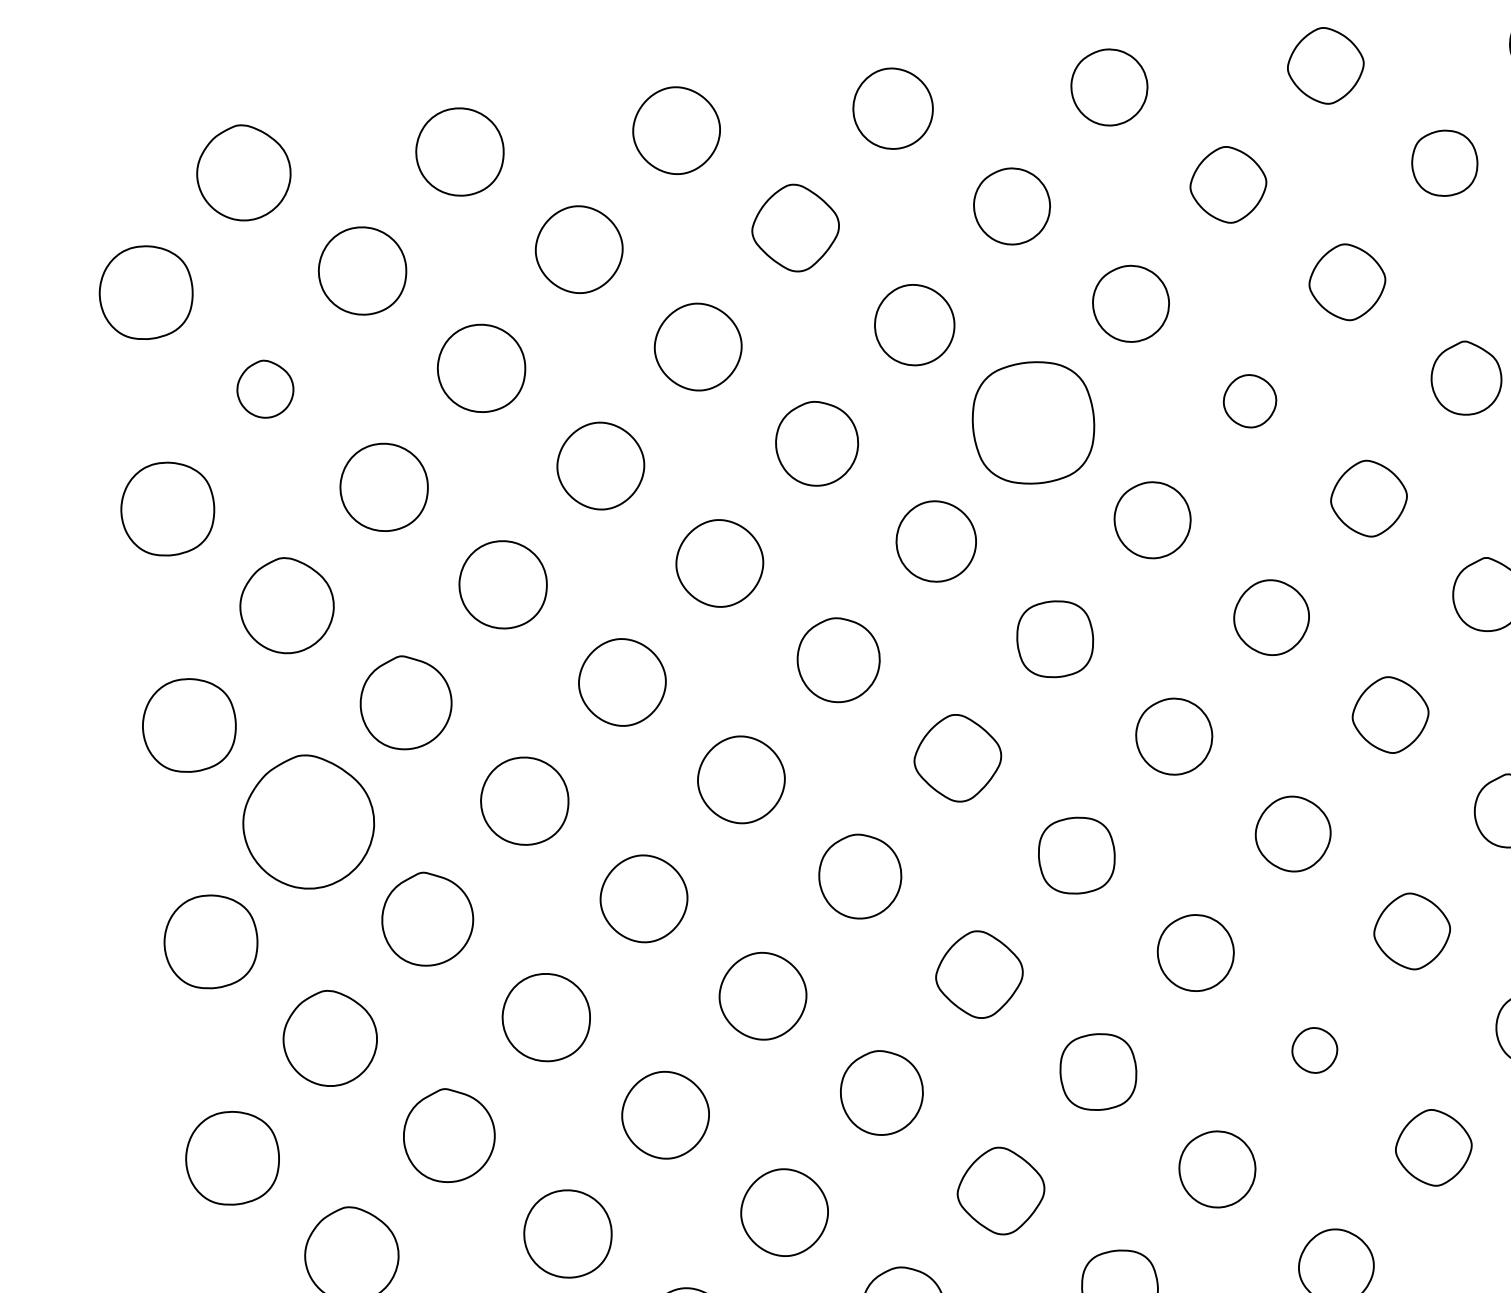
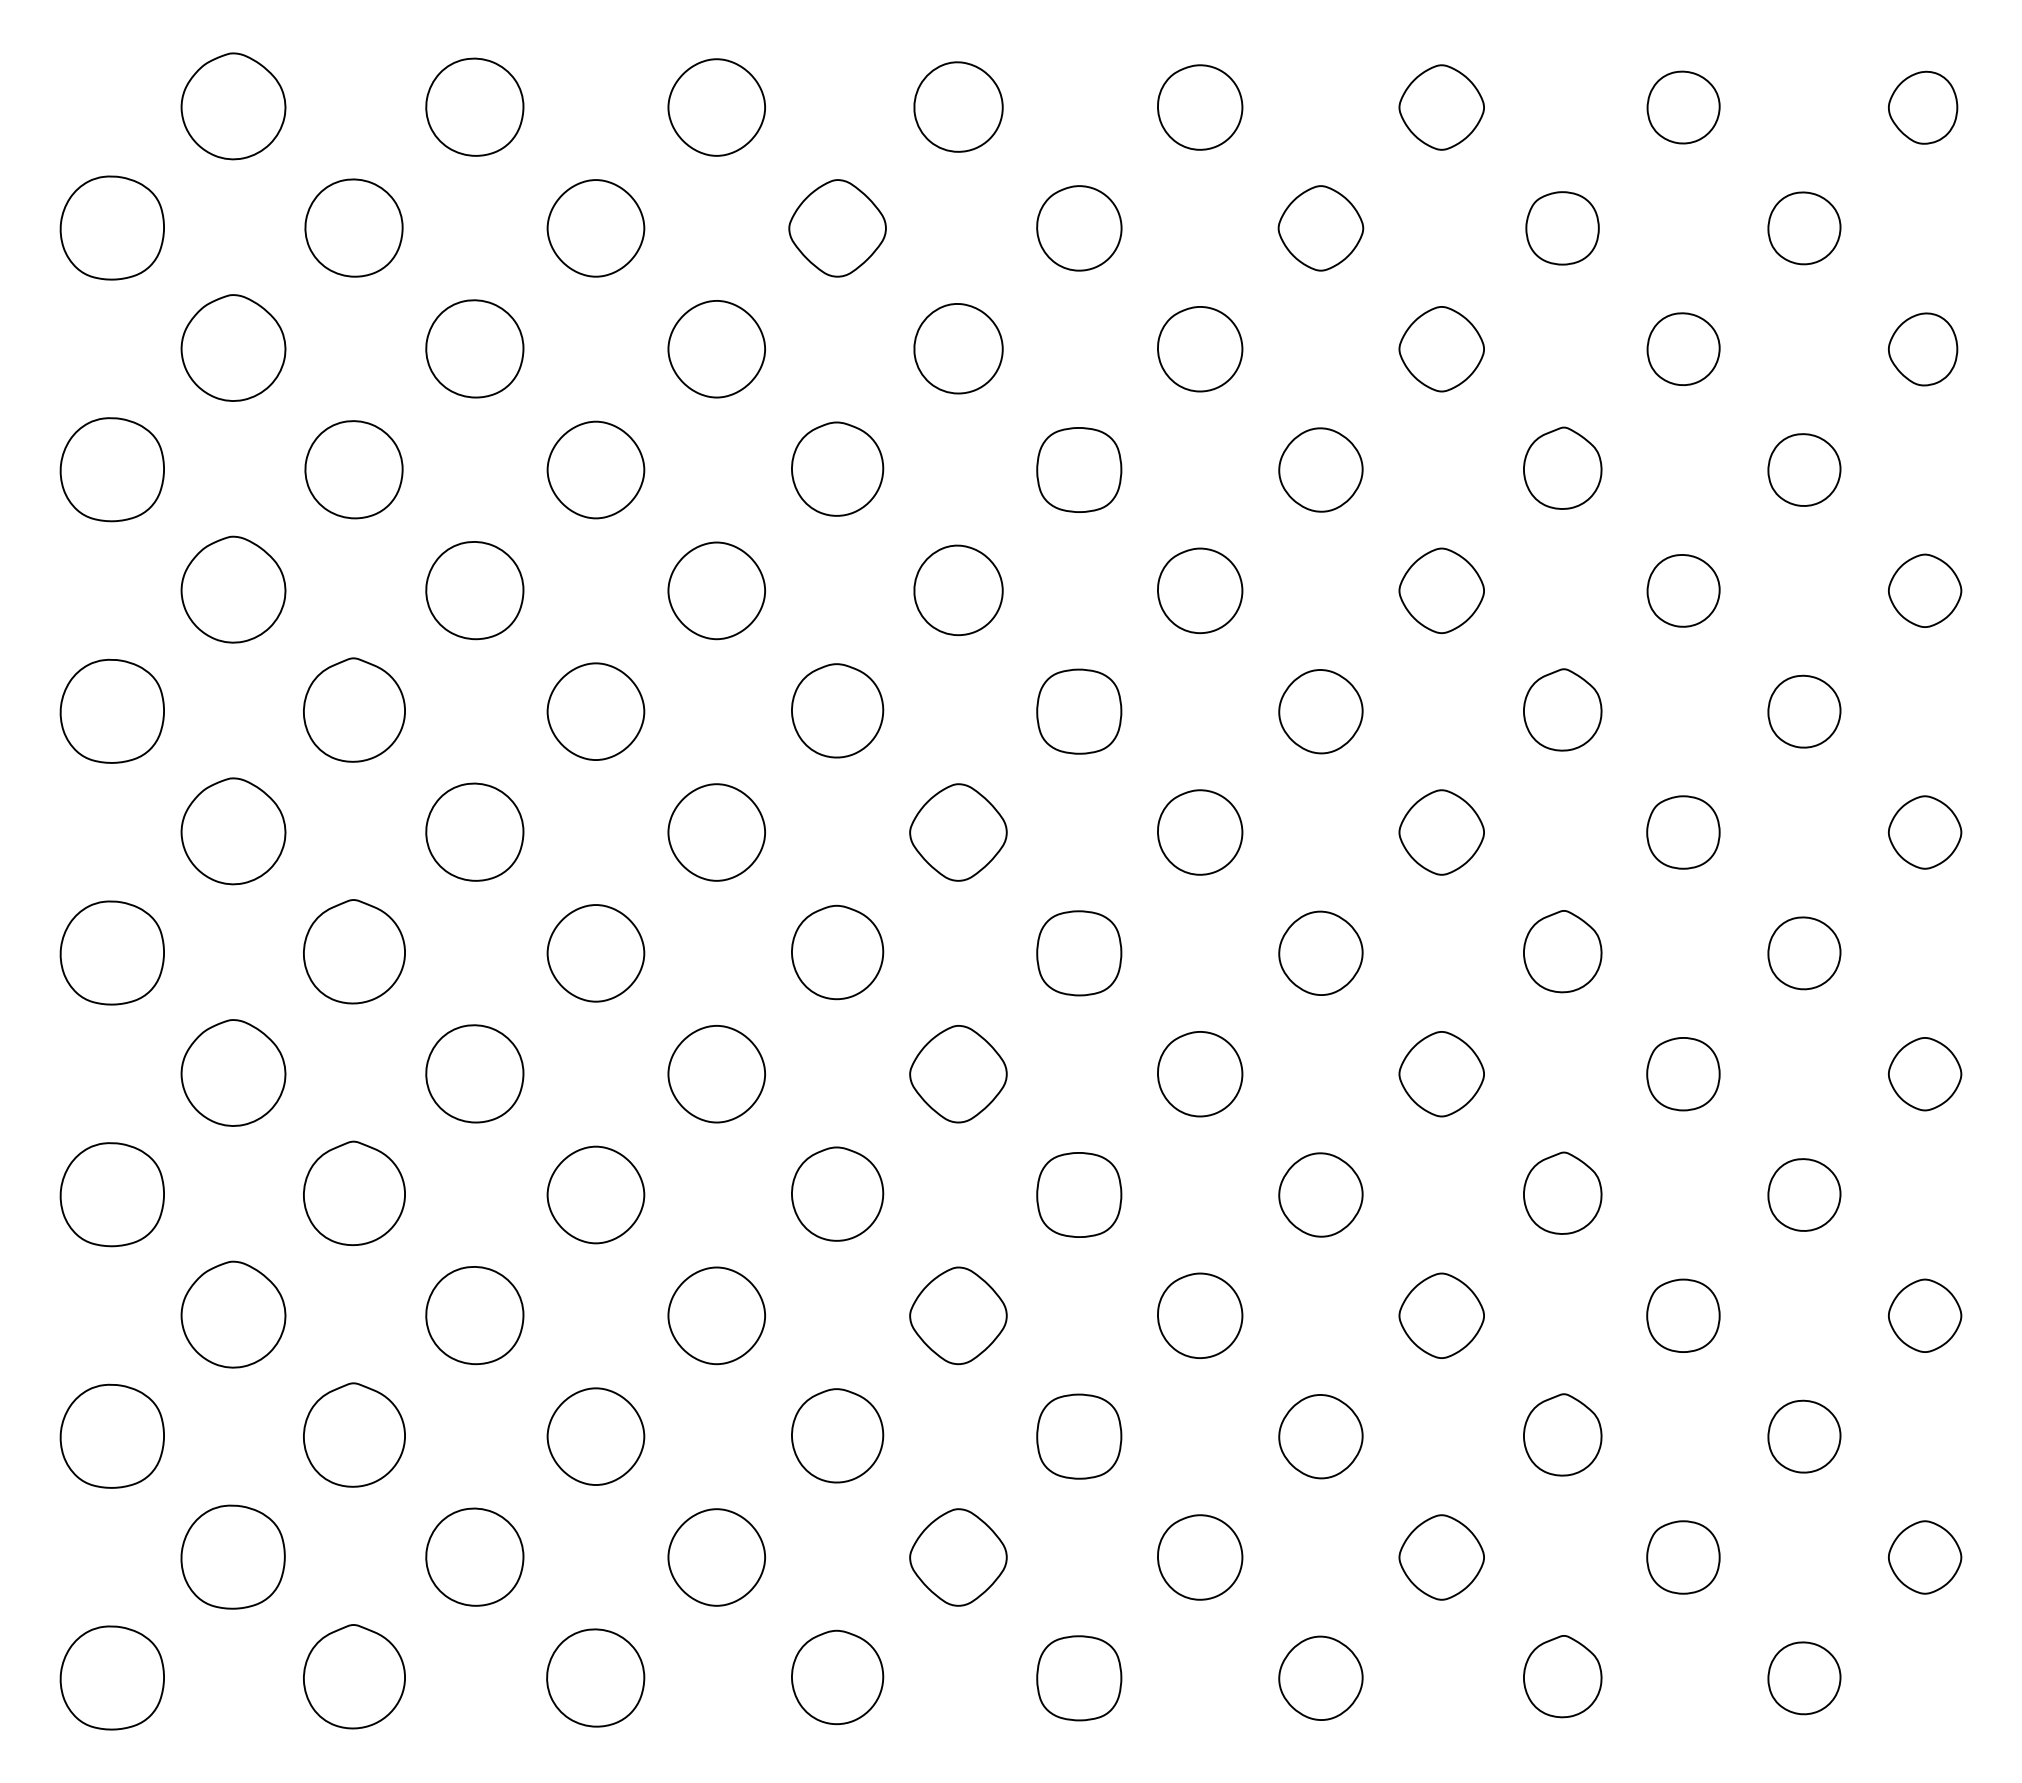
part: (265, 388) -> (233, 347), size x1.67
part: (1249, 400) -> (1320, 469), size x1.43
part: (1033, 422) -> (1079, 469), size x0.62
part: (308, 822) -> (233, 831), size x0.71
part: (1314, 1050) -> (1320, 1194), size x1.67

